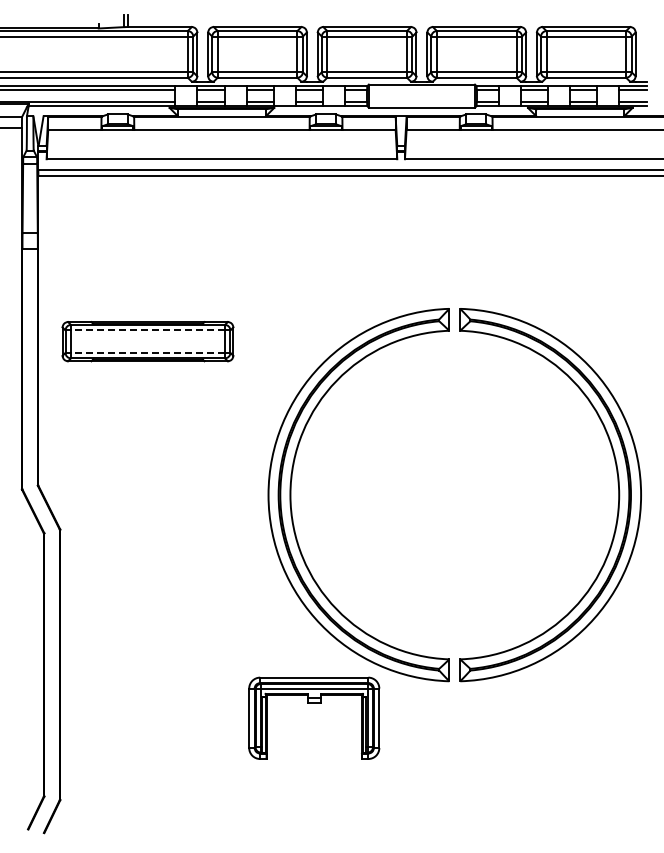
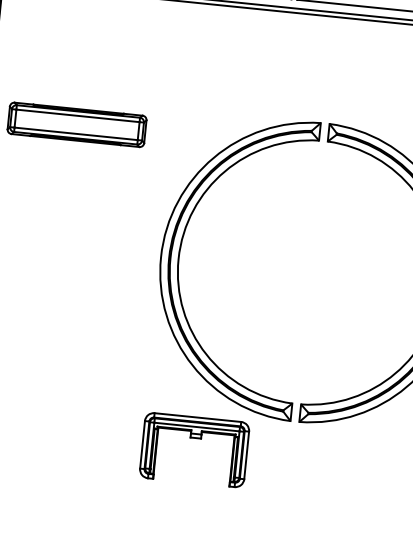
line: (147, 330) -> (77, 115), dashed -> solid
line: (147, 352) -> (75, 133), dashed -> solid
part: (314, 703) -> (196, 438), moved

